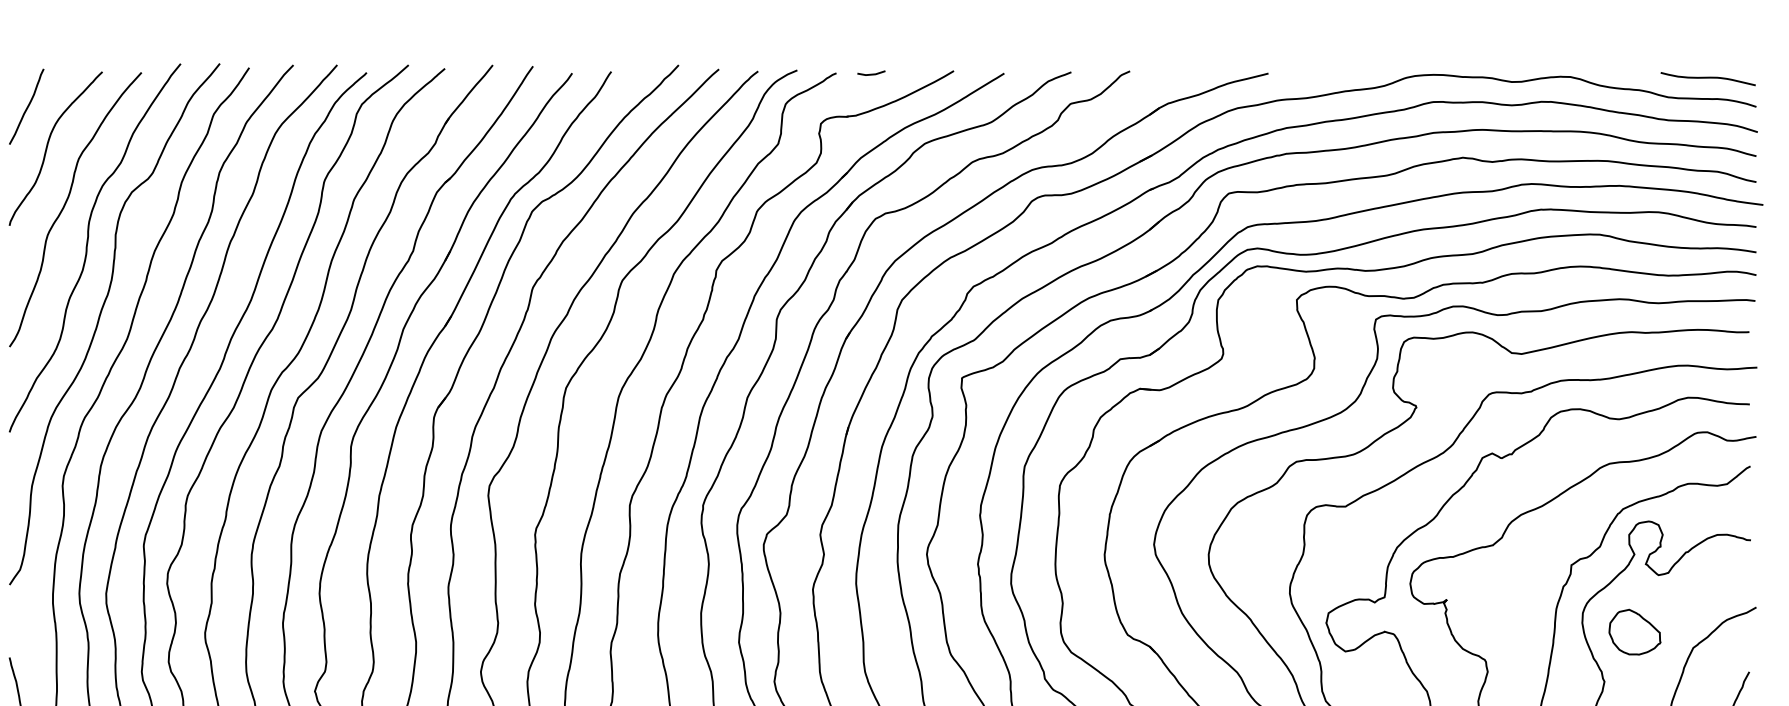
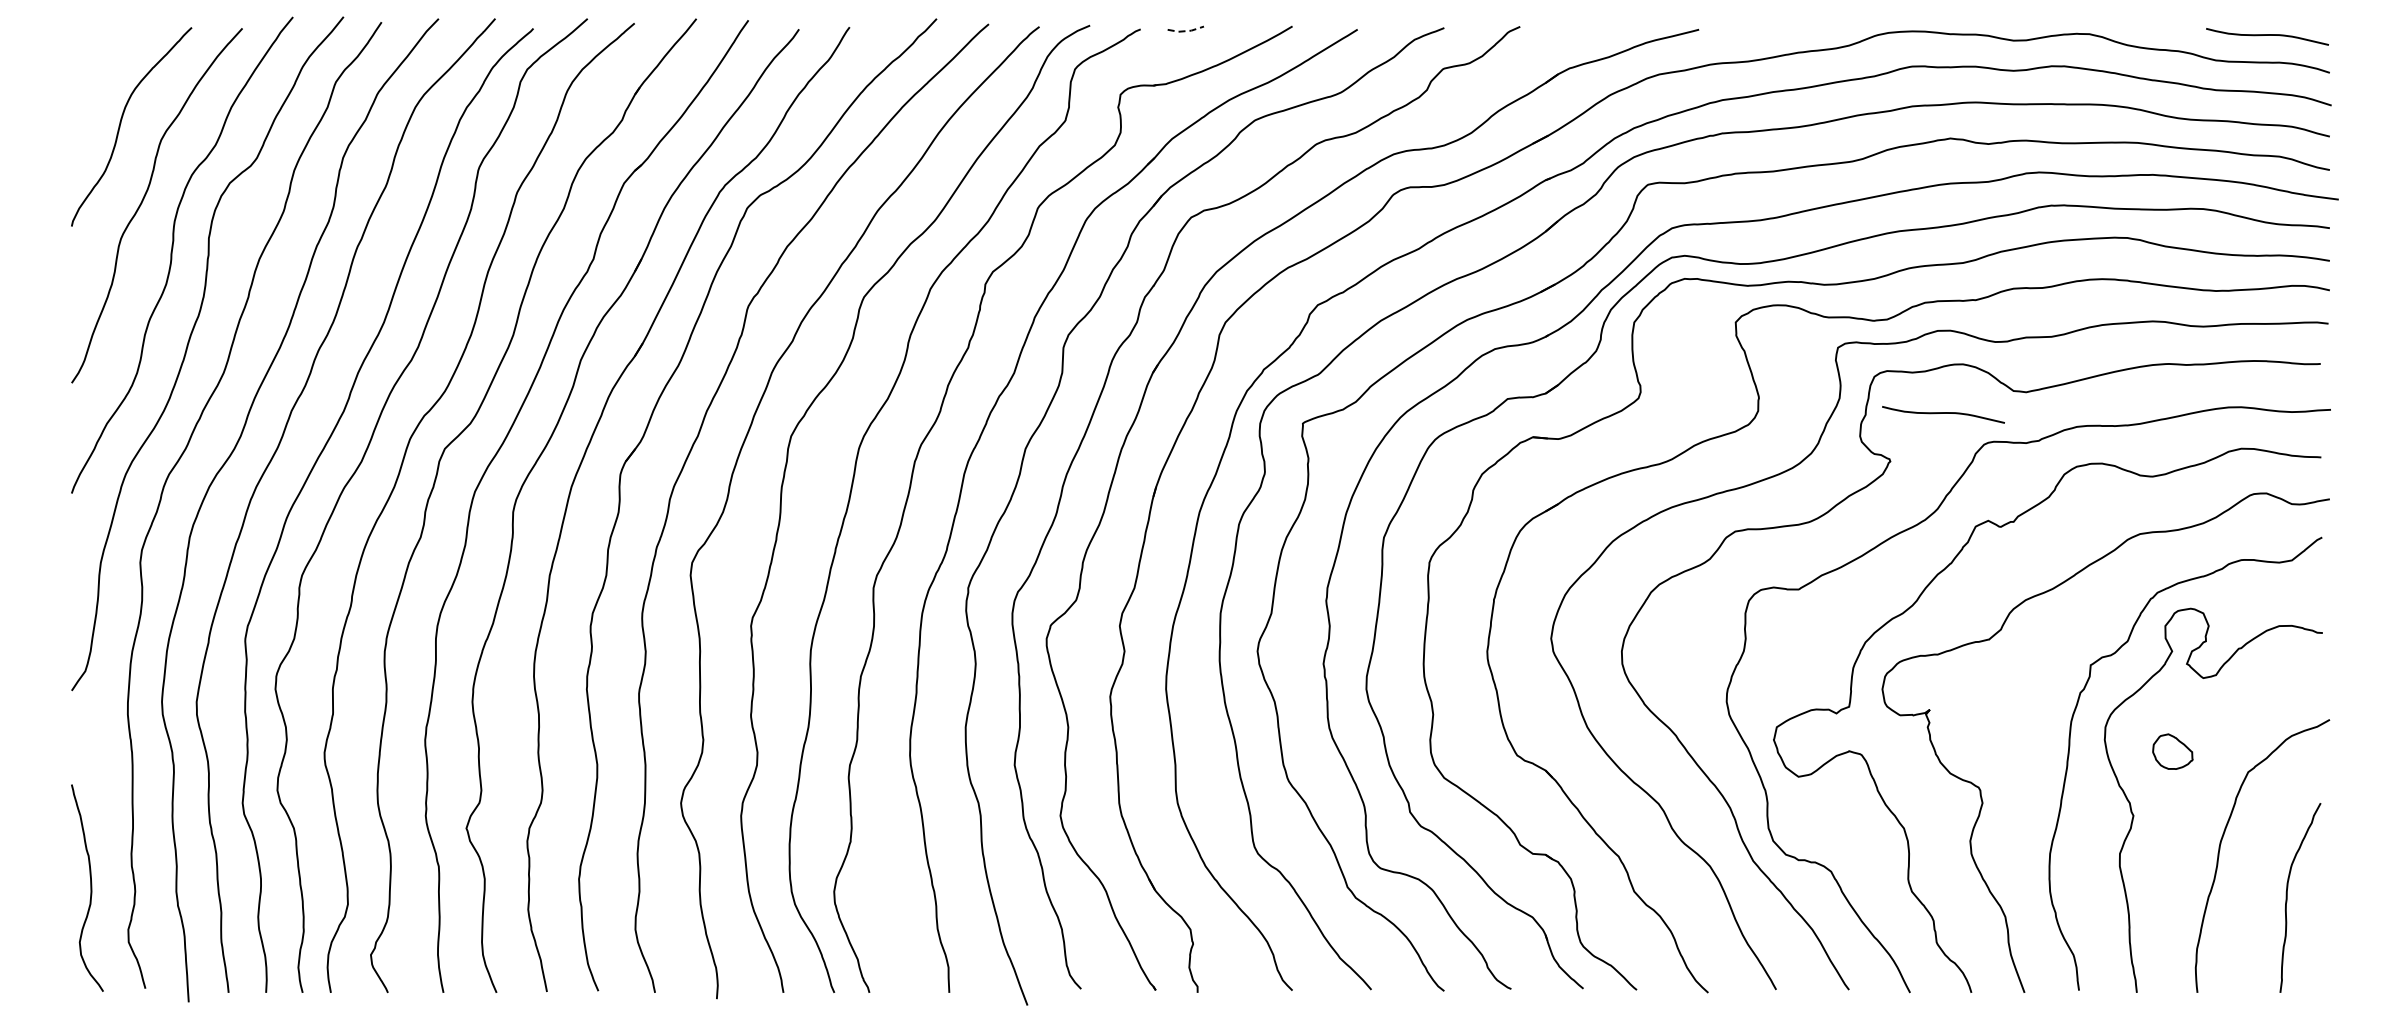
line: (871, 74) -> (1186, 31), solid -> dashed
curve: (27, 106) -> (94, 72), removed
curve: (1457, 370) -> (1943, 413), added
part: (1634, 631) -> (2172, 751), size x0.6

